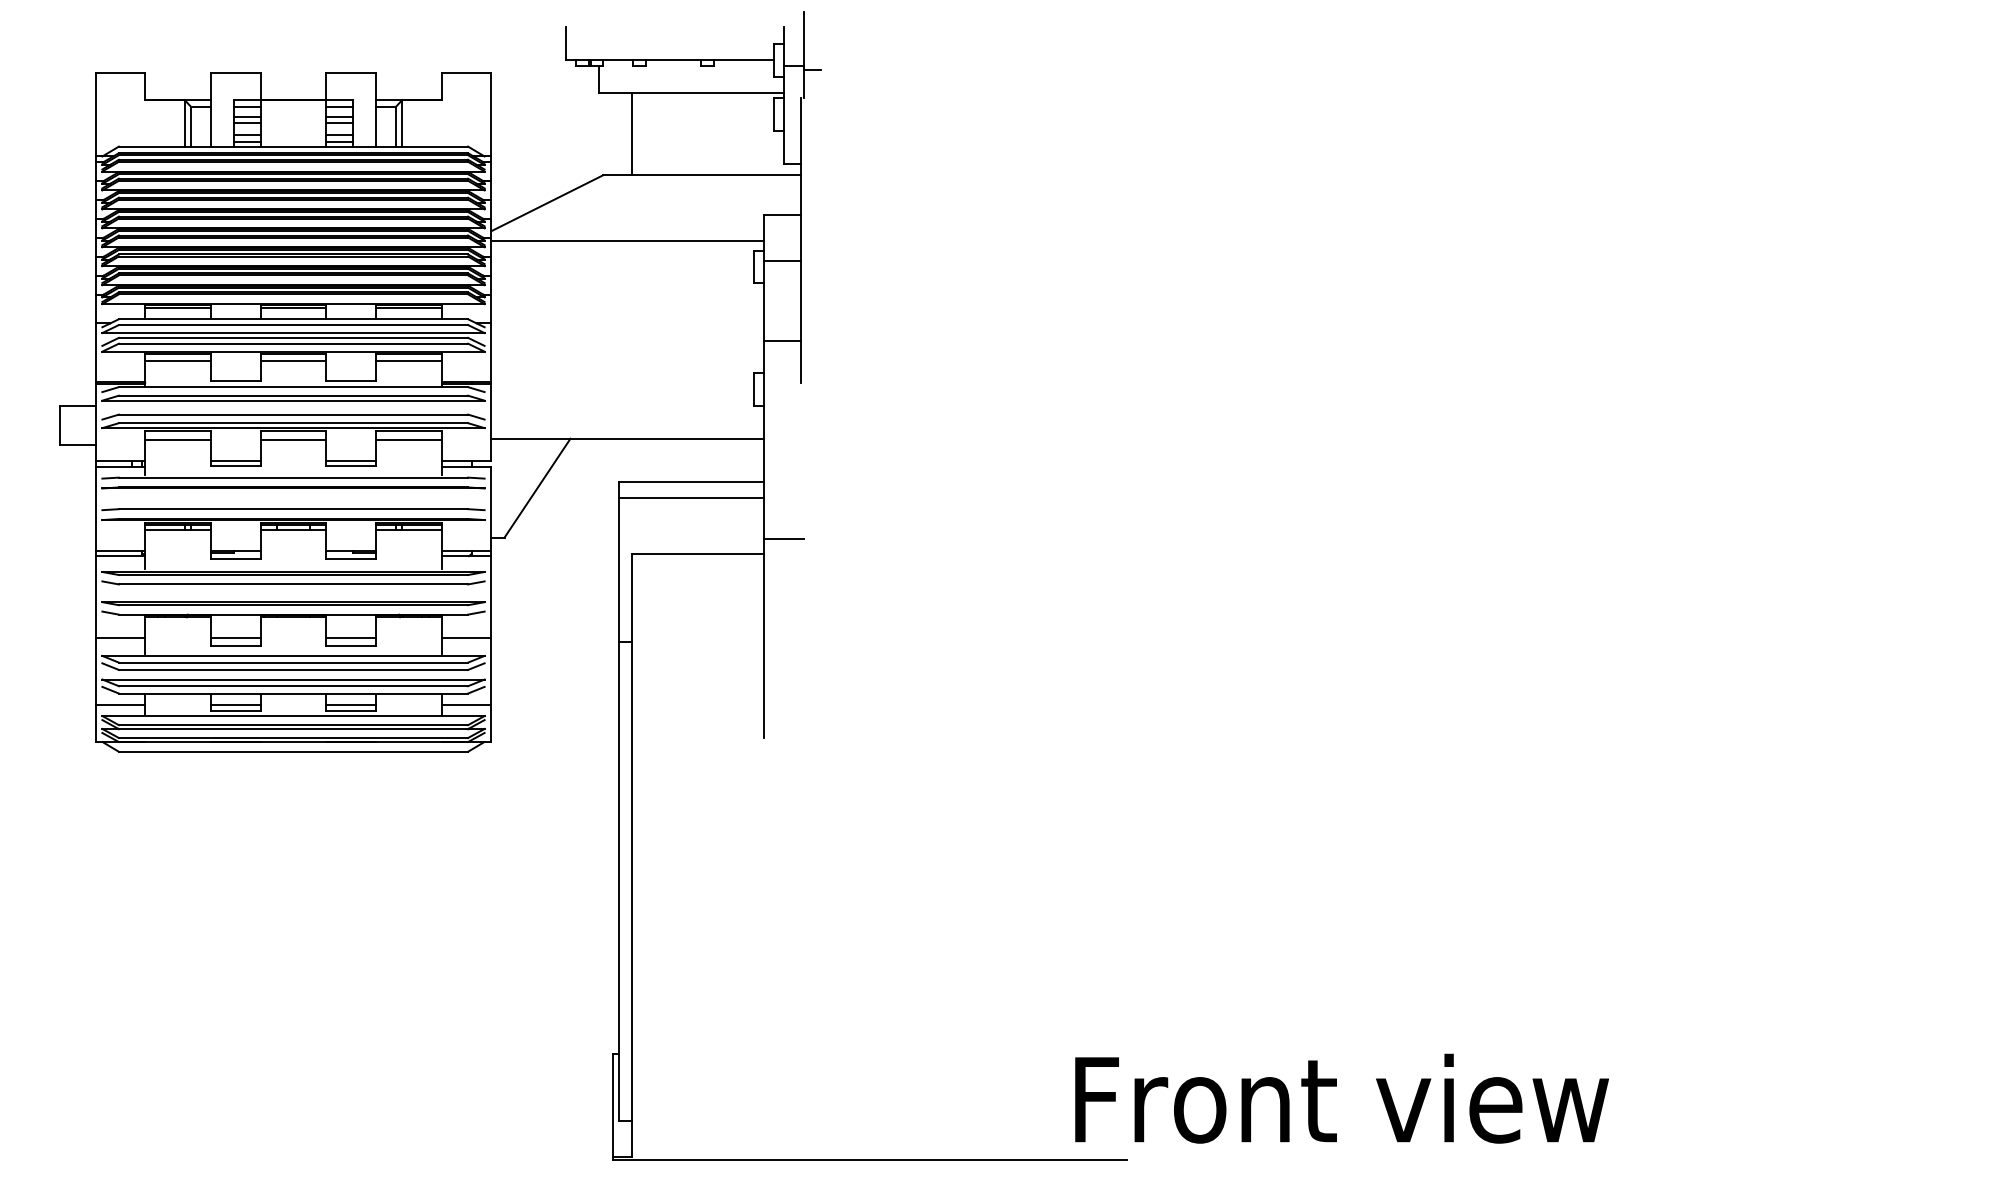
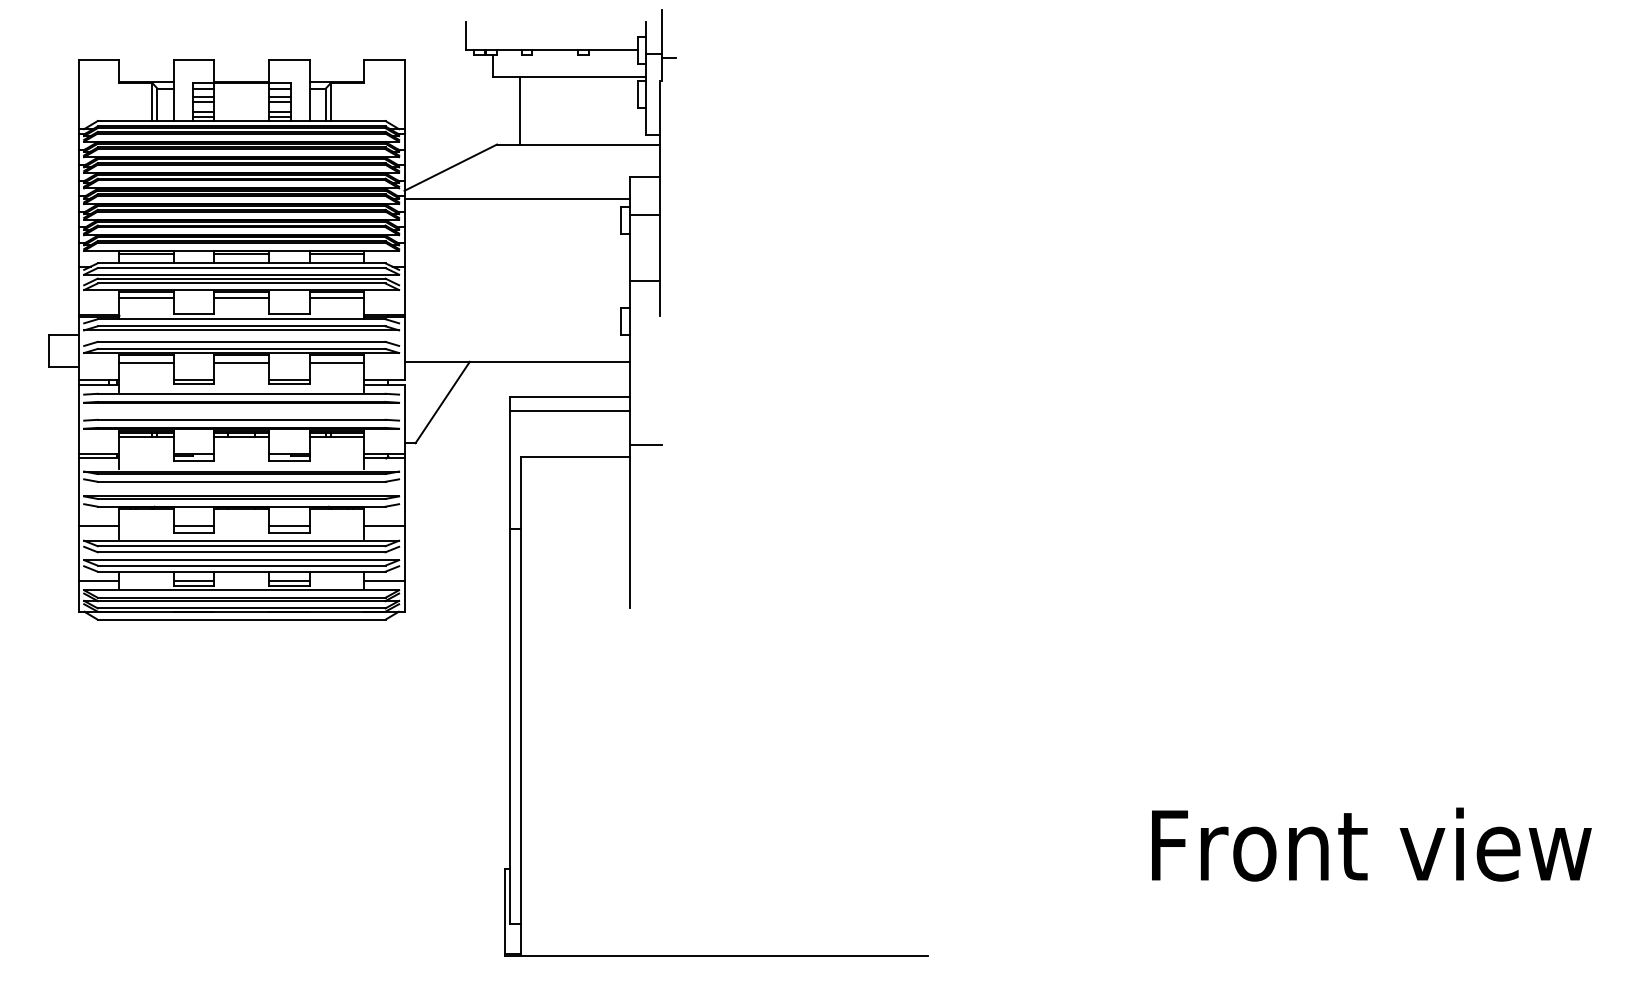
text: (1341, 1098) -> (1371, 844), moved

